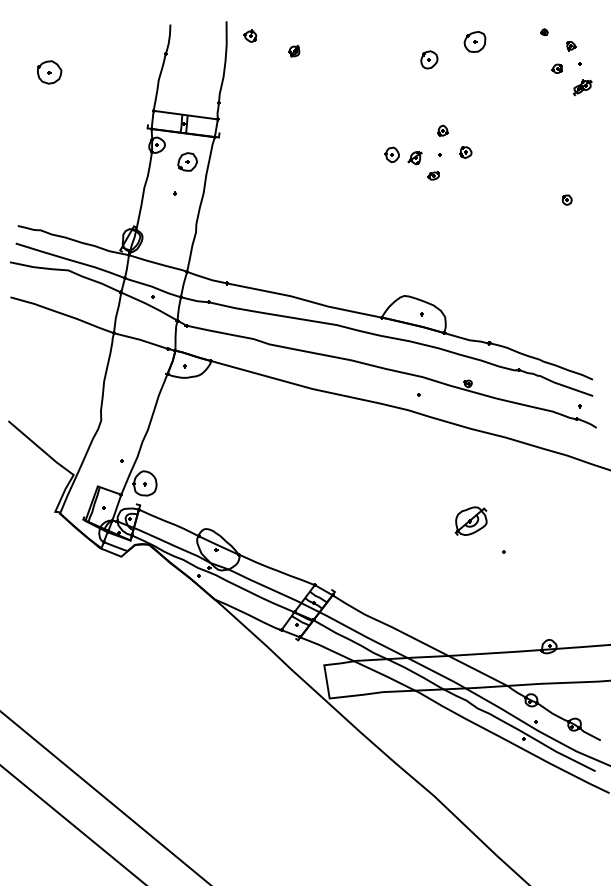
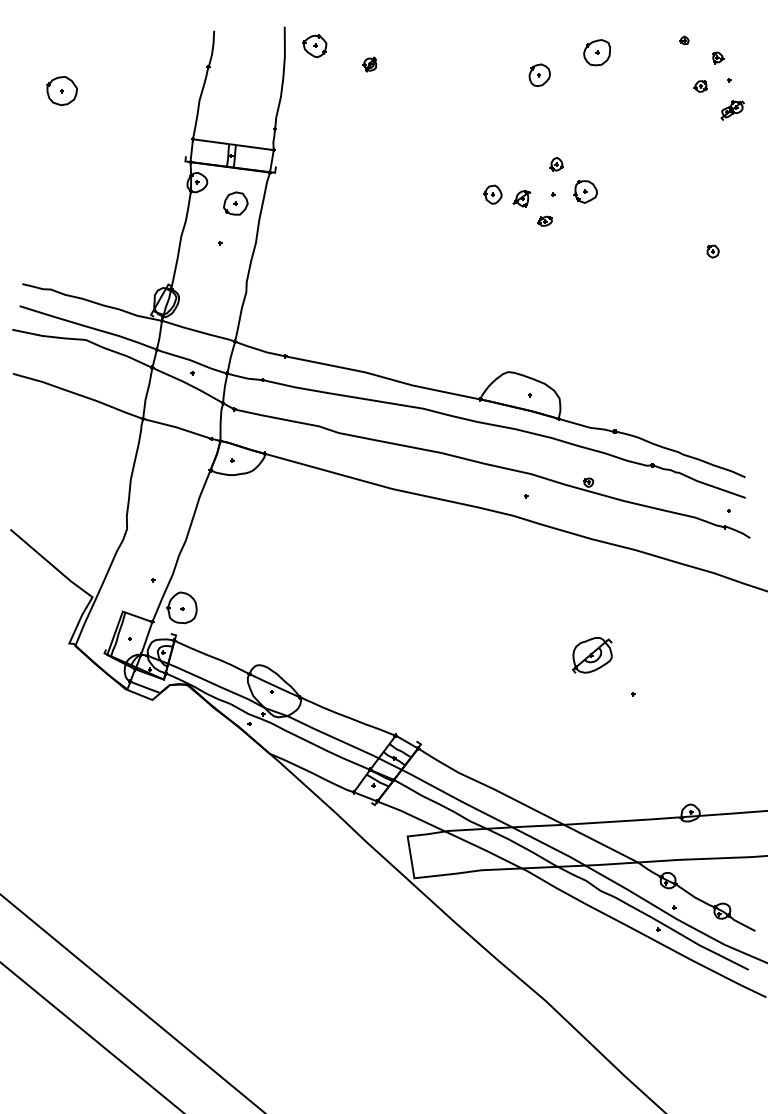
part: (250, 35) -> (314, 44), size x1.6
part: (465, 152) -> (585, 191), size x1.6

